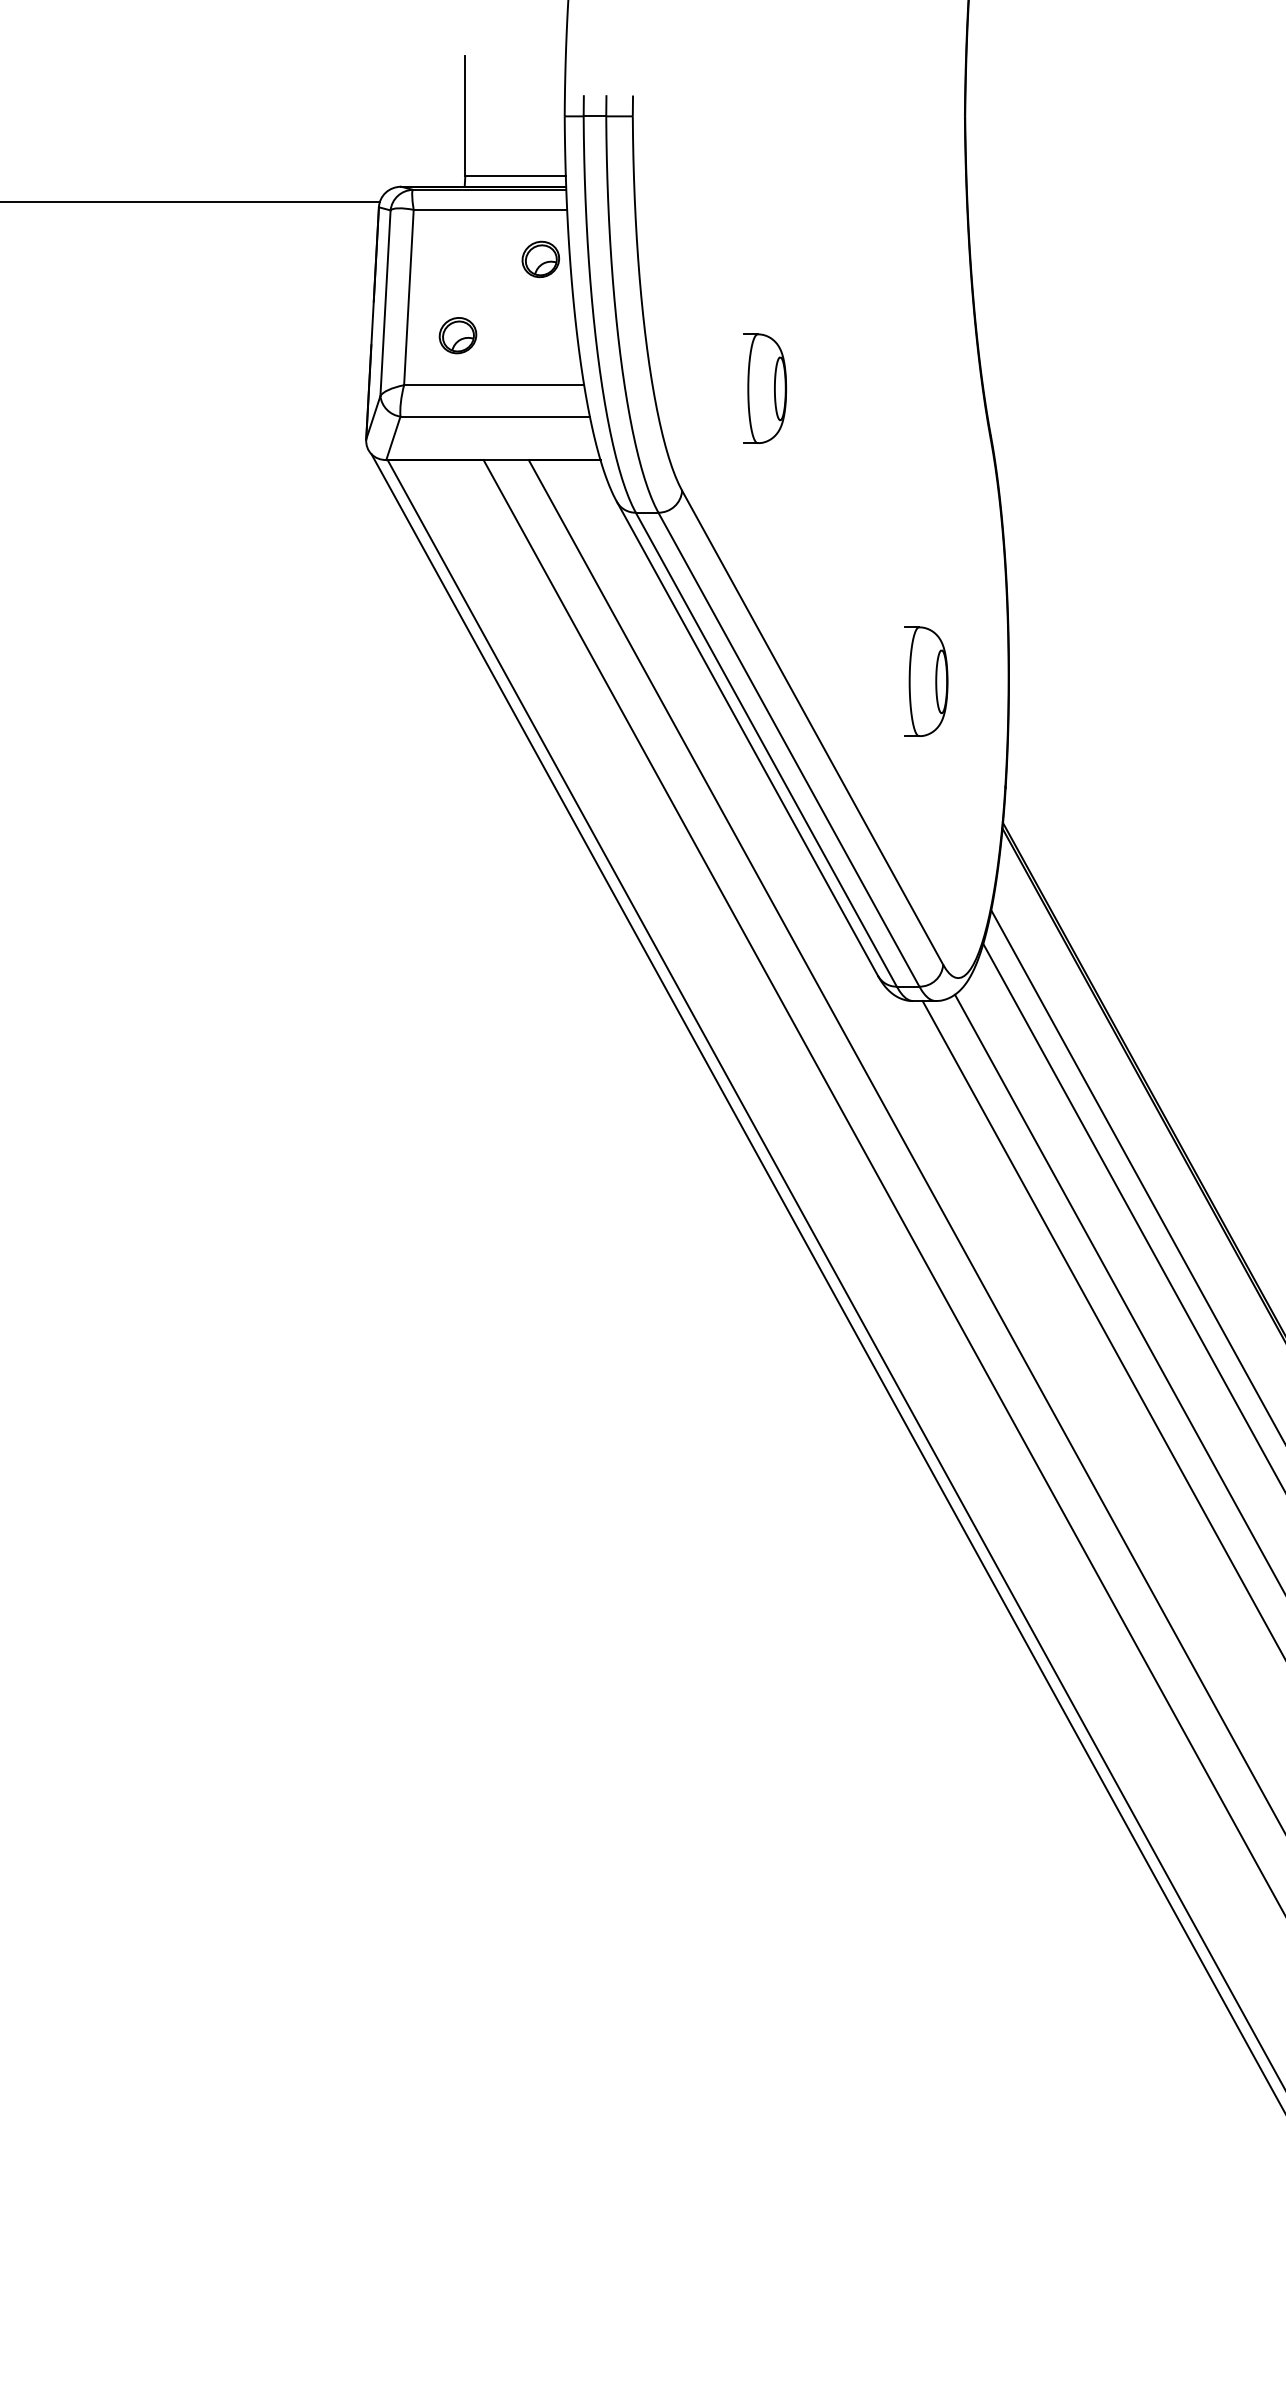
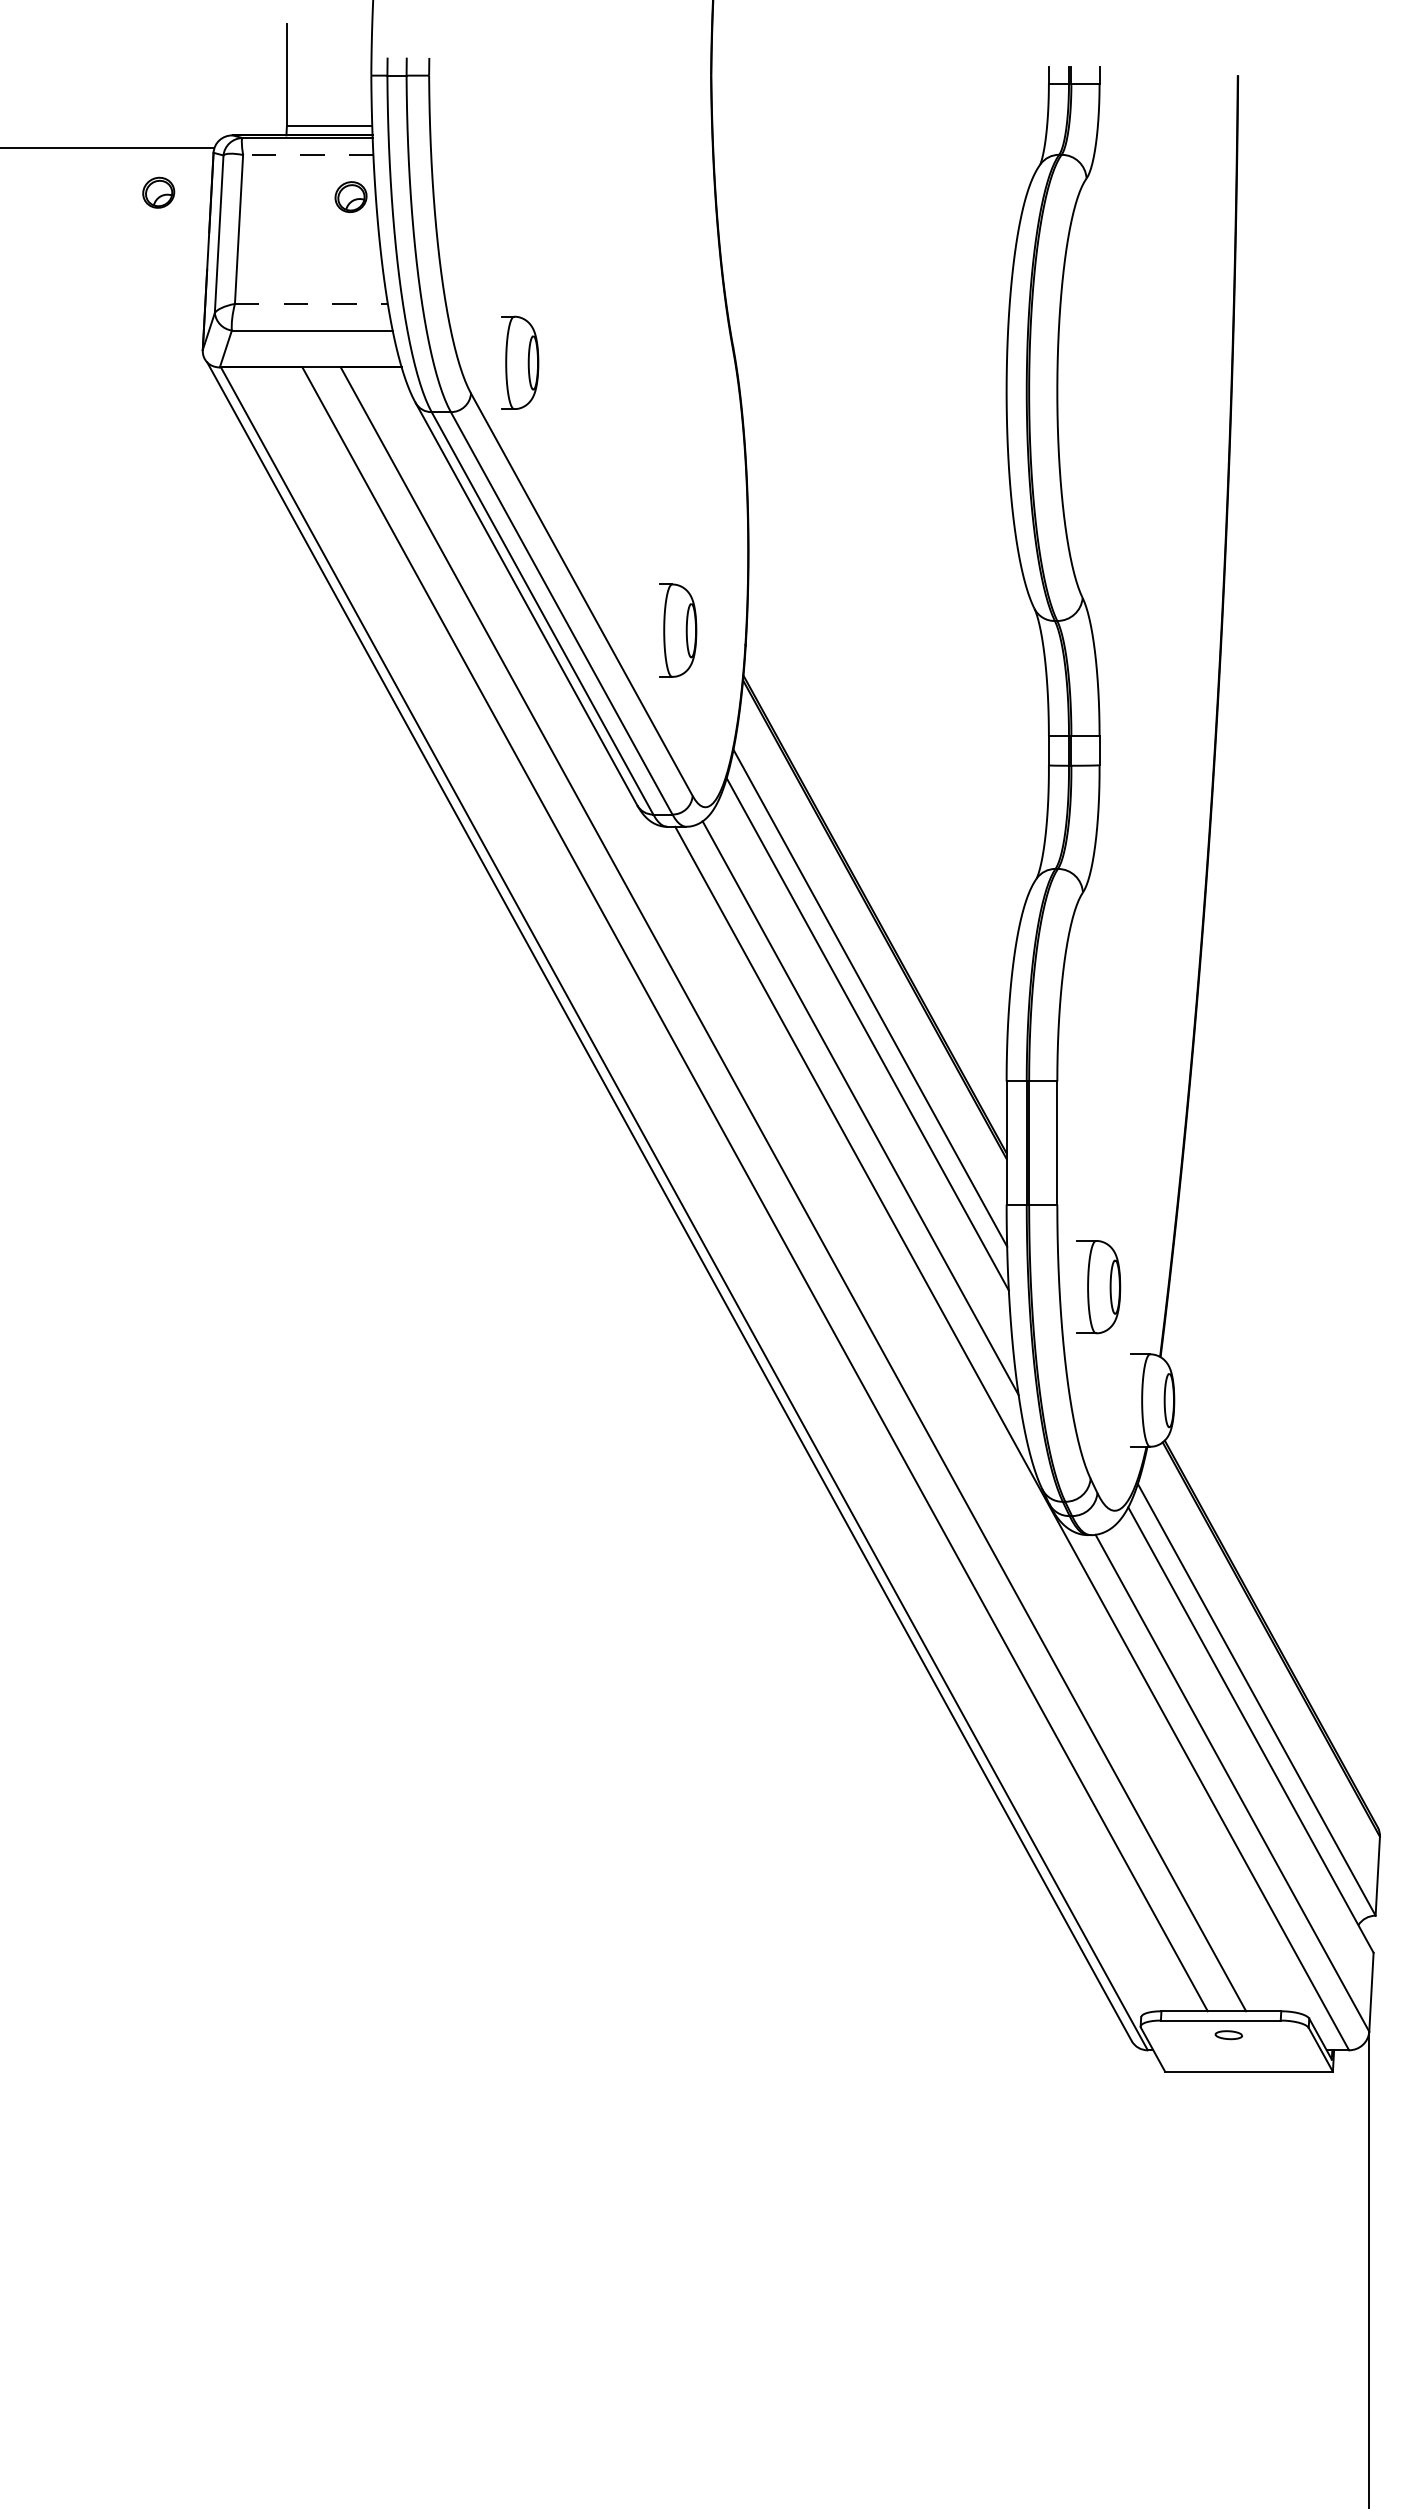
line: (489, 210) -> (307, 155), solid -> dashed
part: (457, 335) -> (158, 192), moved
line: (494, 384) -> (311, 303), solid -> dashed
part: (765, 388) -> (520, 362), moved
part: (926, 681) -> (678, 630), moved

